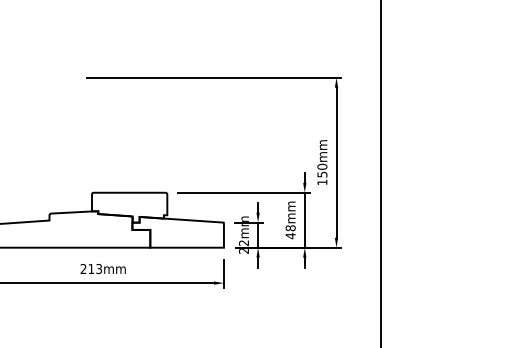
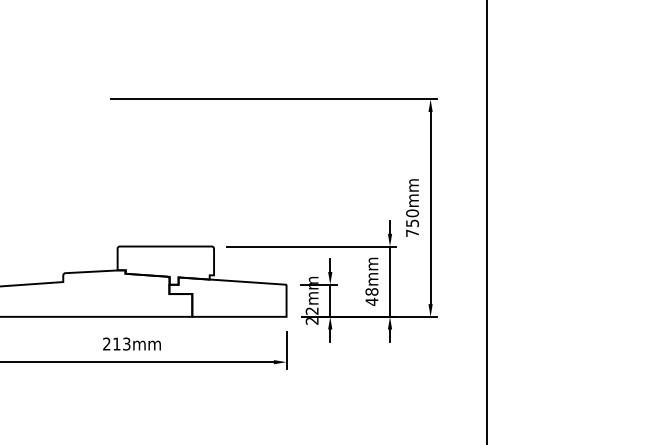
text: (322, 182) -> (412, 233), 150mm -> 750mm

